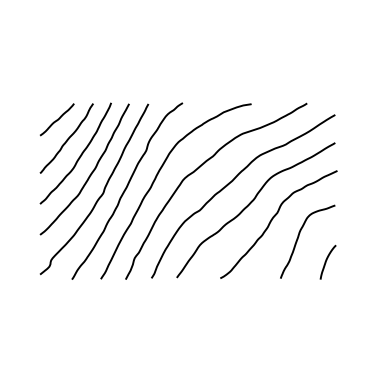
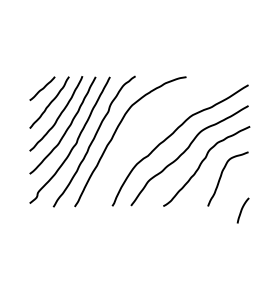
curve: (198, 169) -> (147, 125), removed
curve: (327, 260) -> (242, 209), moved

